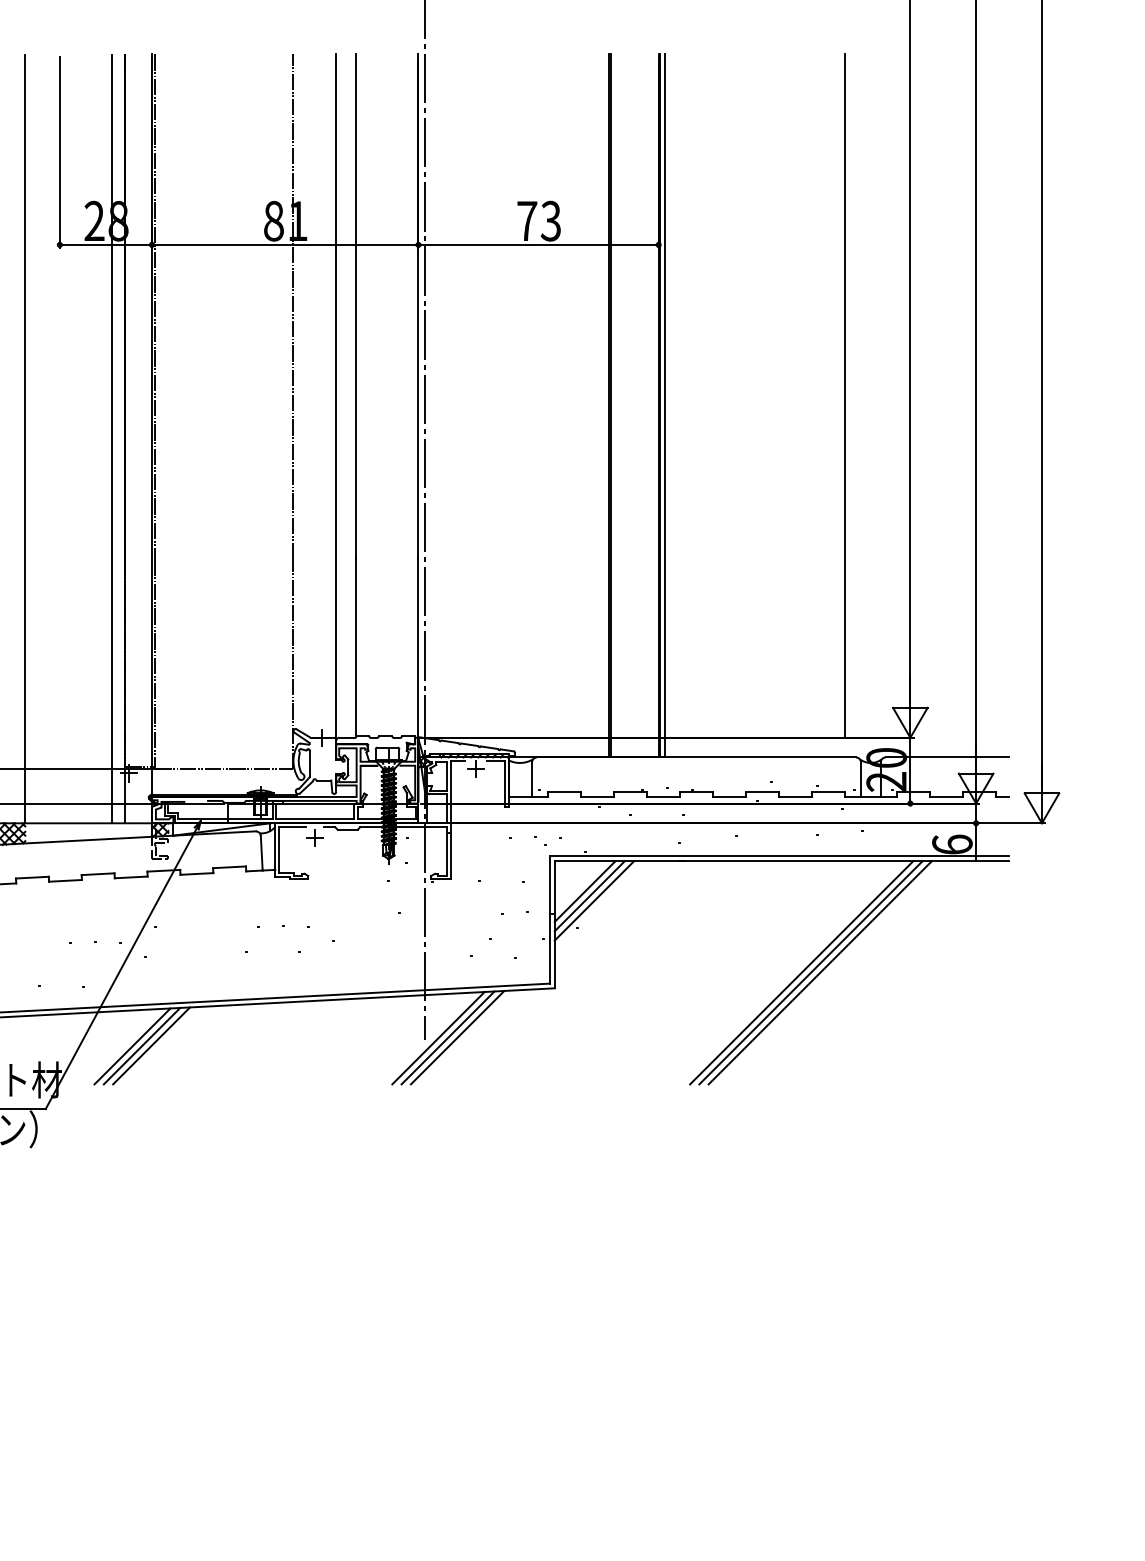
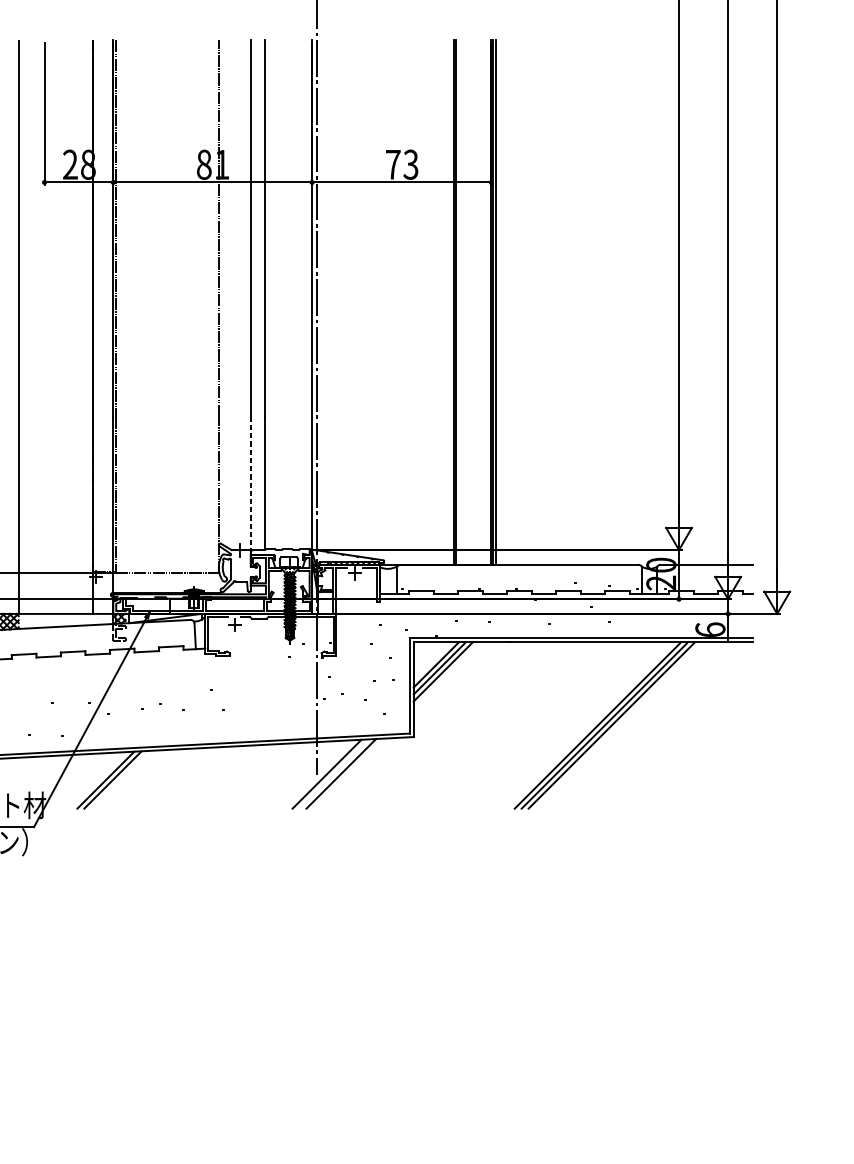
line: (844, 395) -> (629, 294), removed
line: (111, 438) -> (83, 326), removed
line: (336, 649) -> (250, 484), solid -> dashed
line: (447, 1037) -> (333, 773), removed
line: (132, 1046) -> (98, 780), removed

